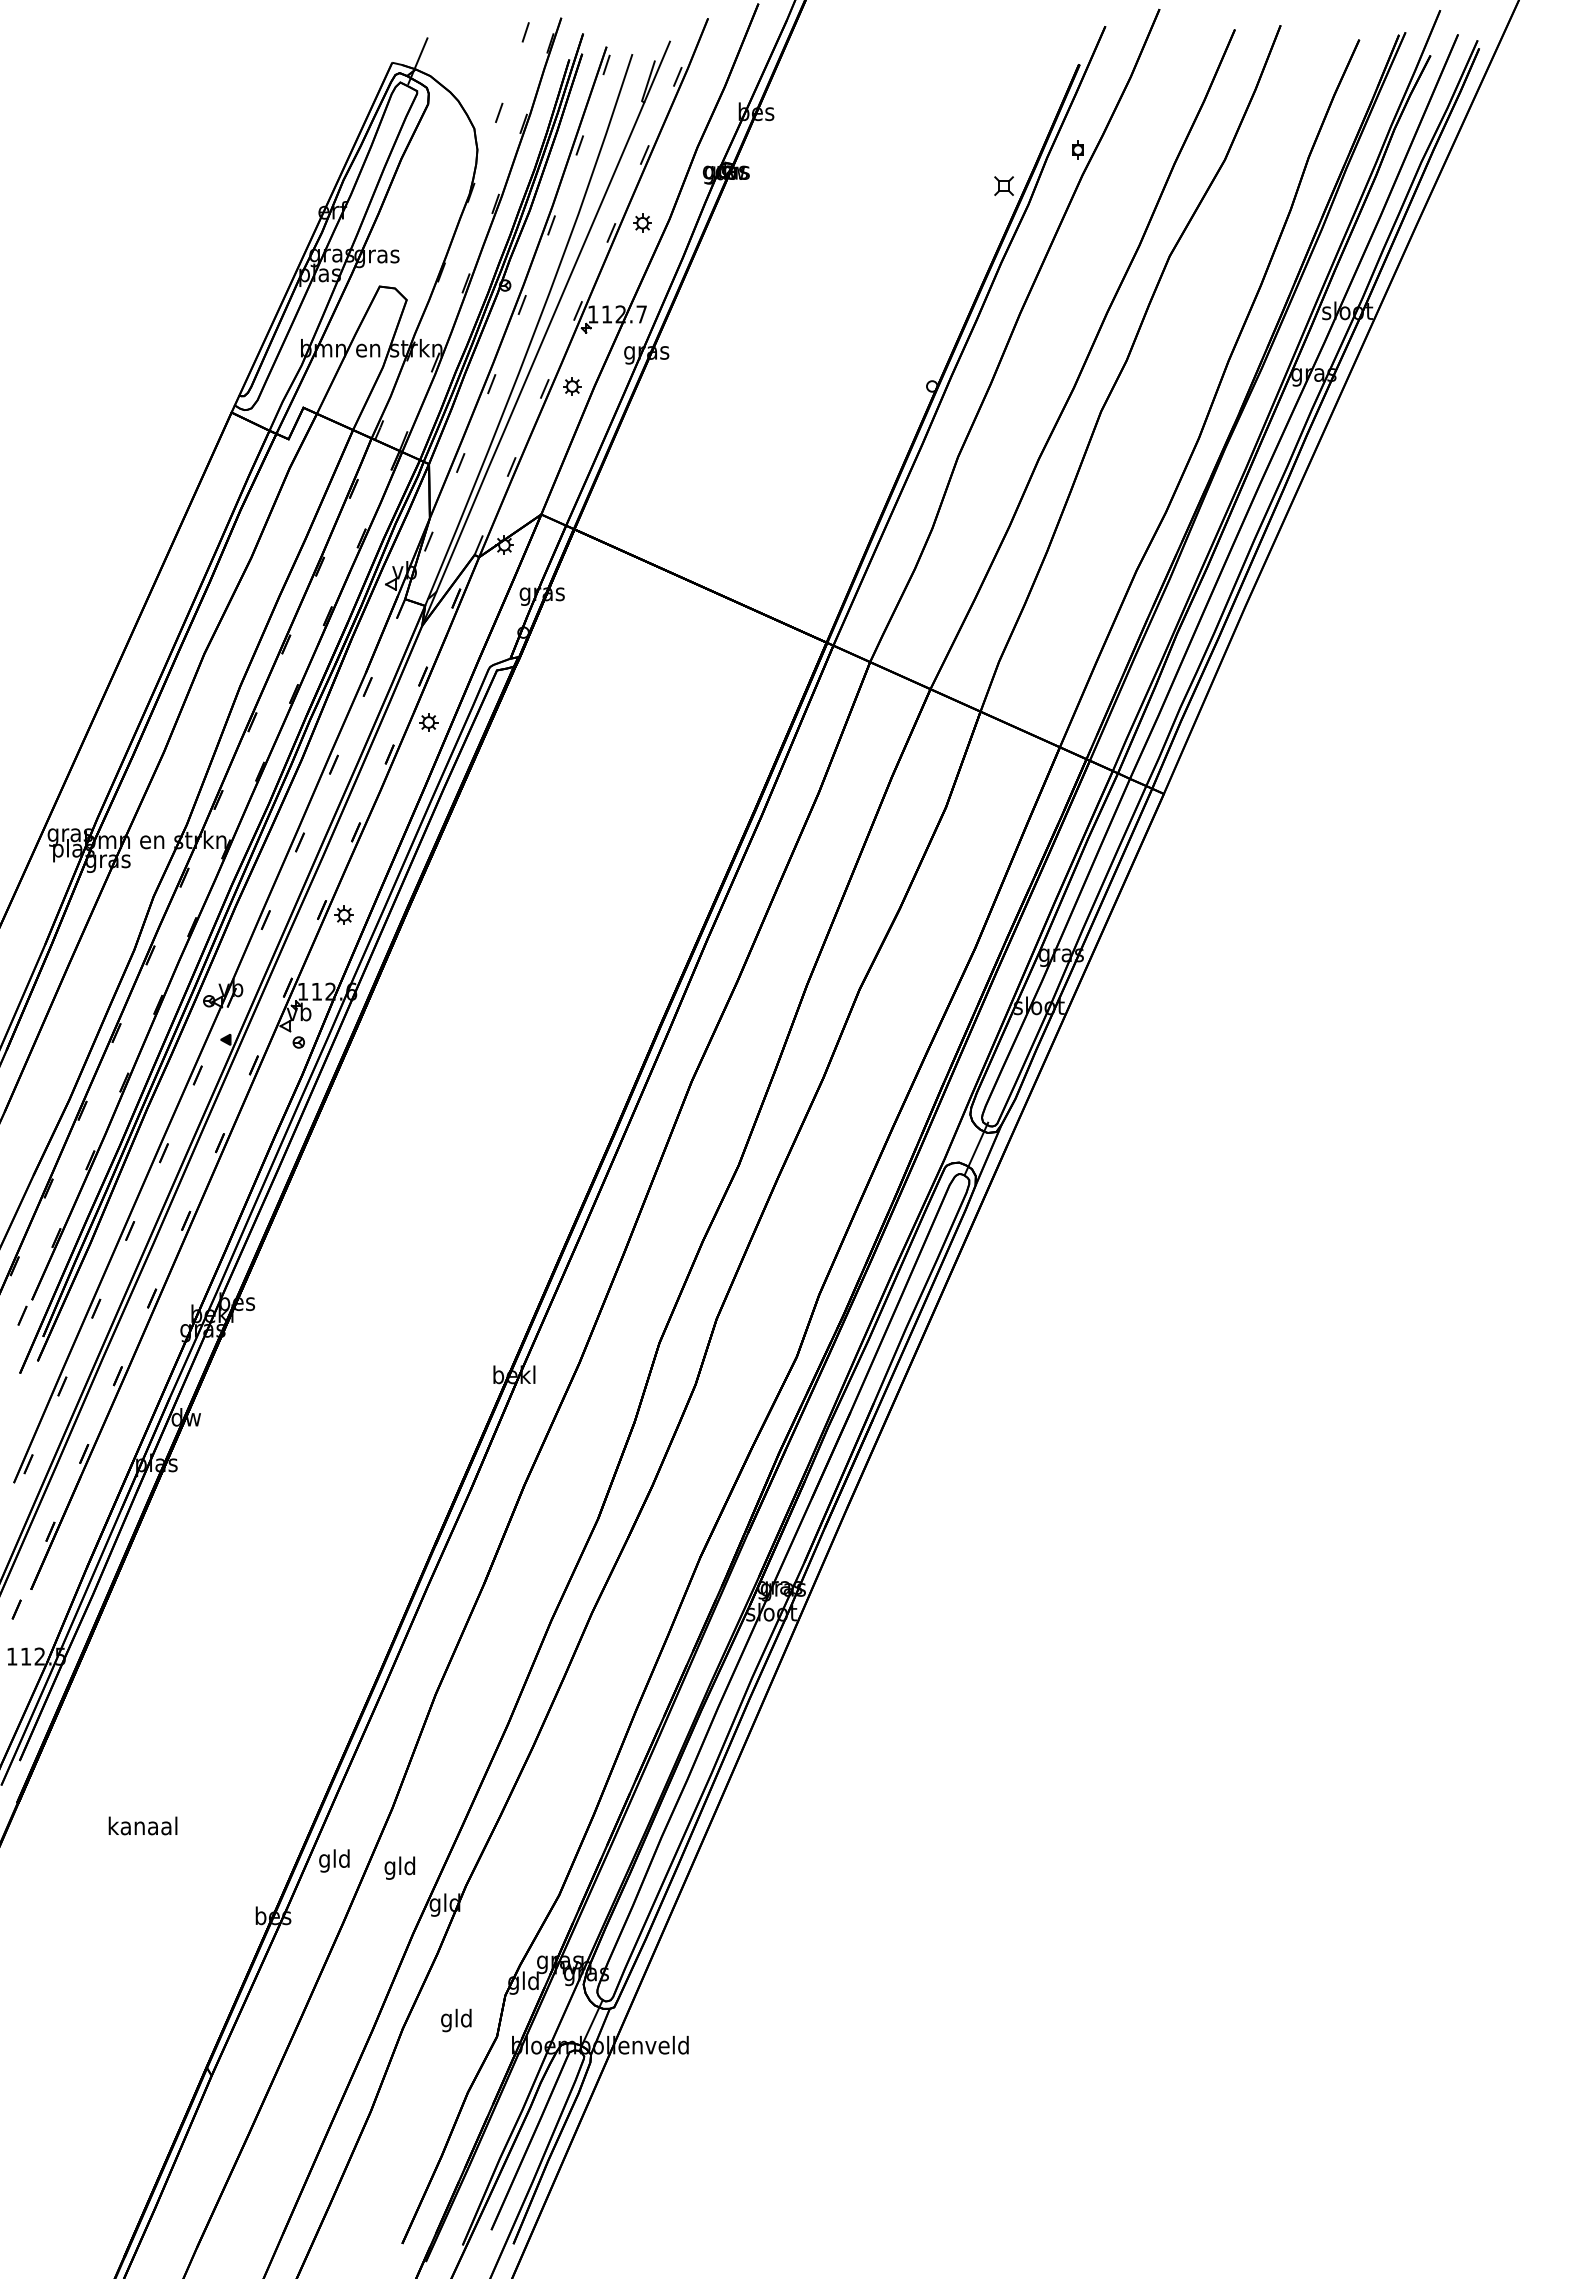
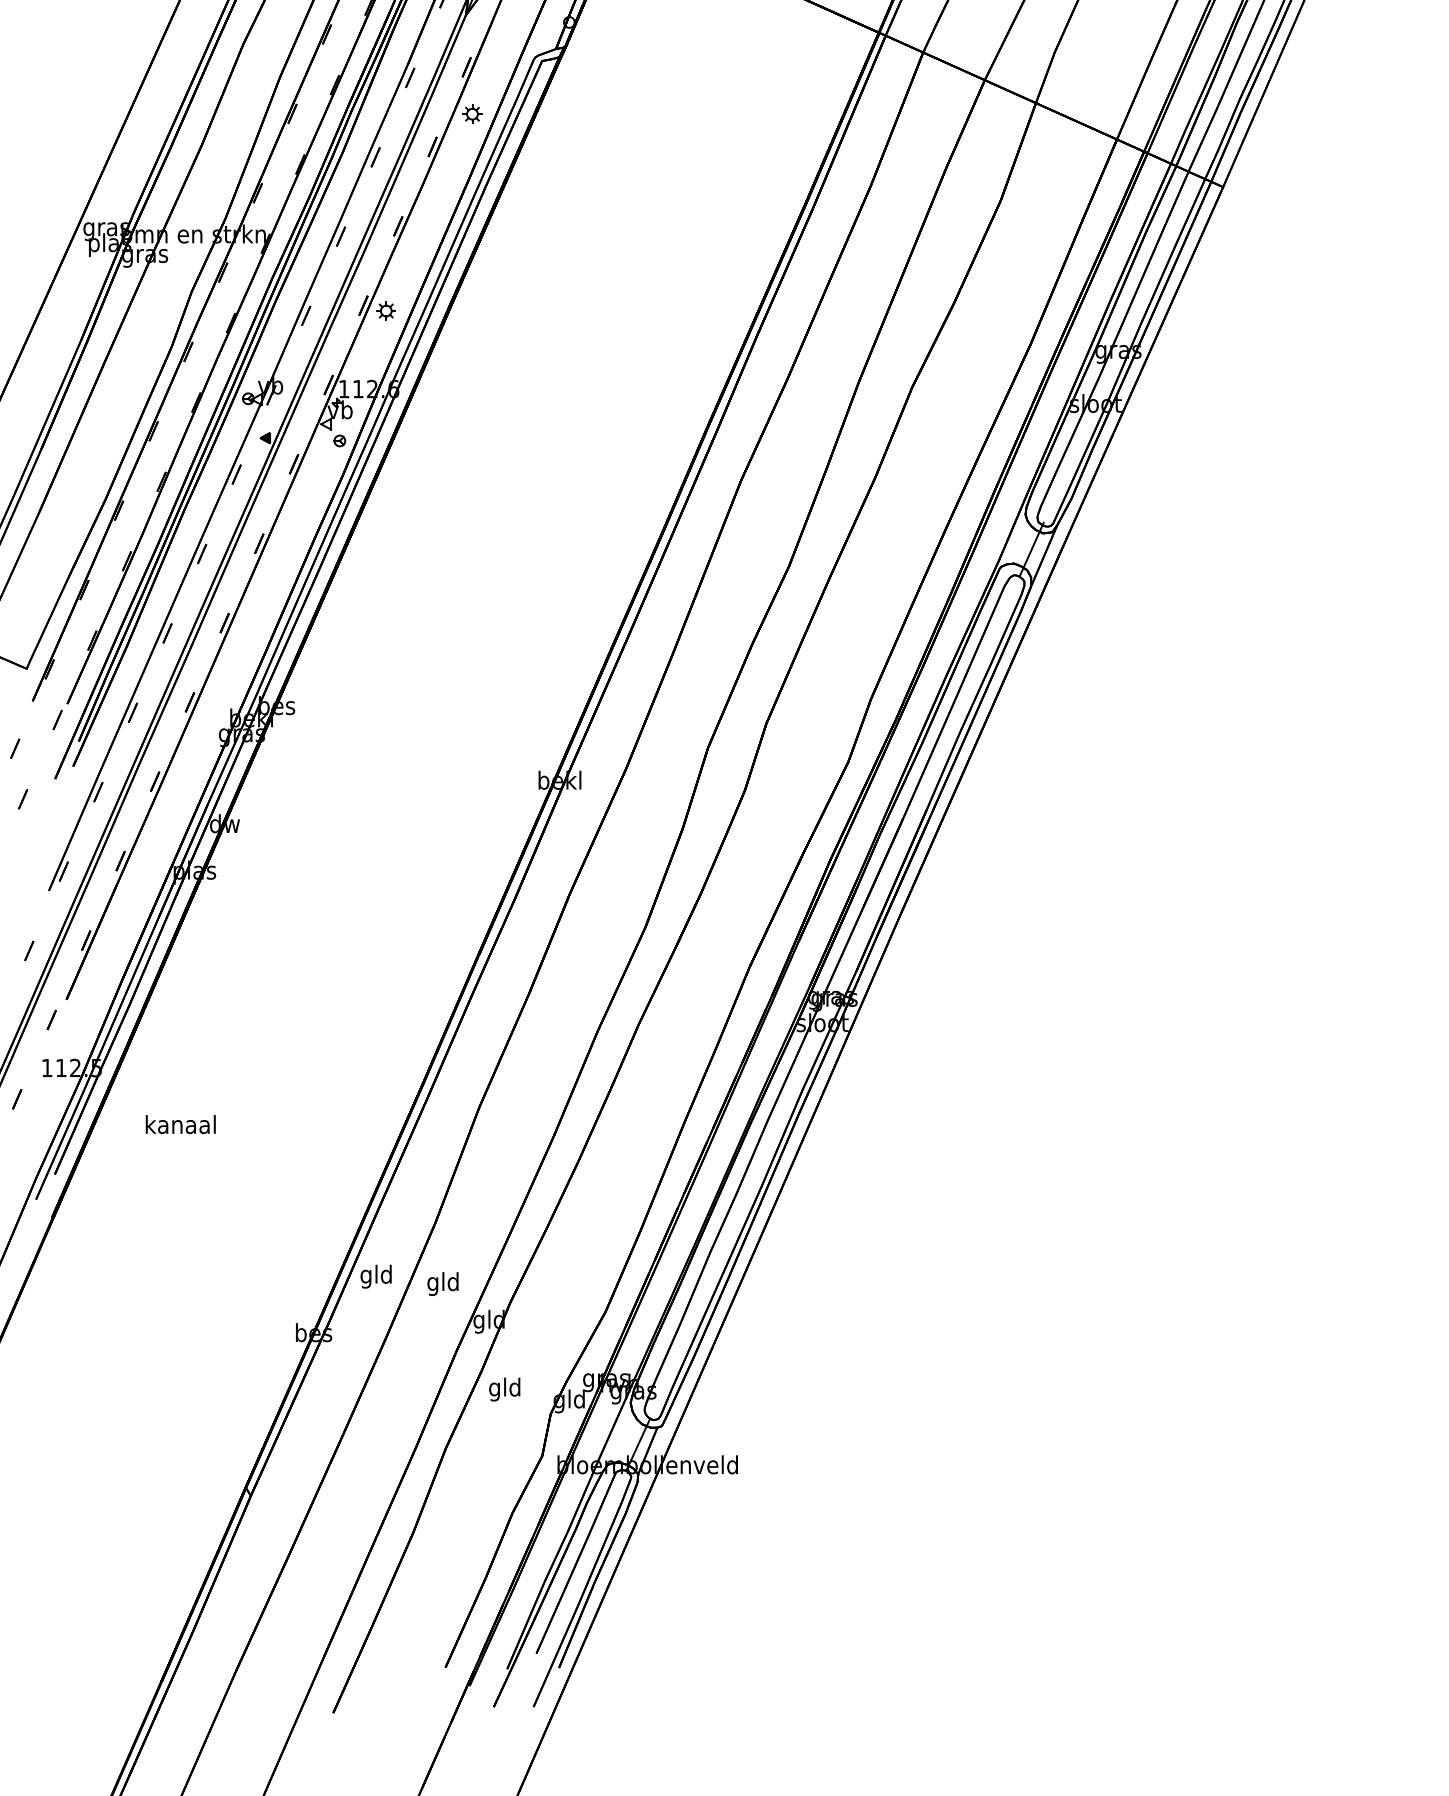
text: (142, 1825) -> (180, 1124), moved
text: (456, 2020) -> (504, 1389), moved

